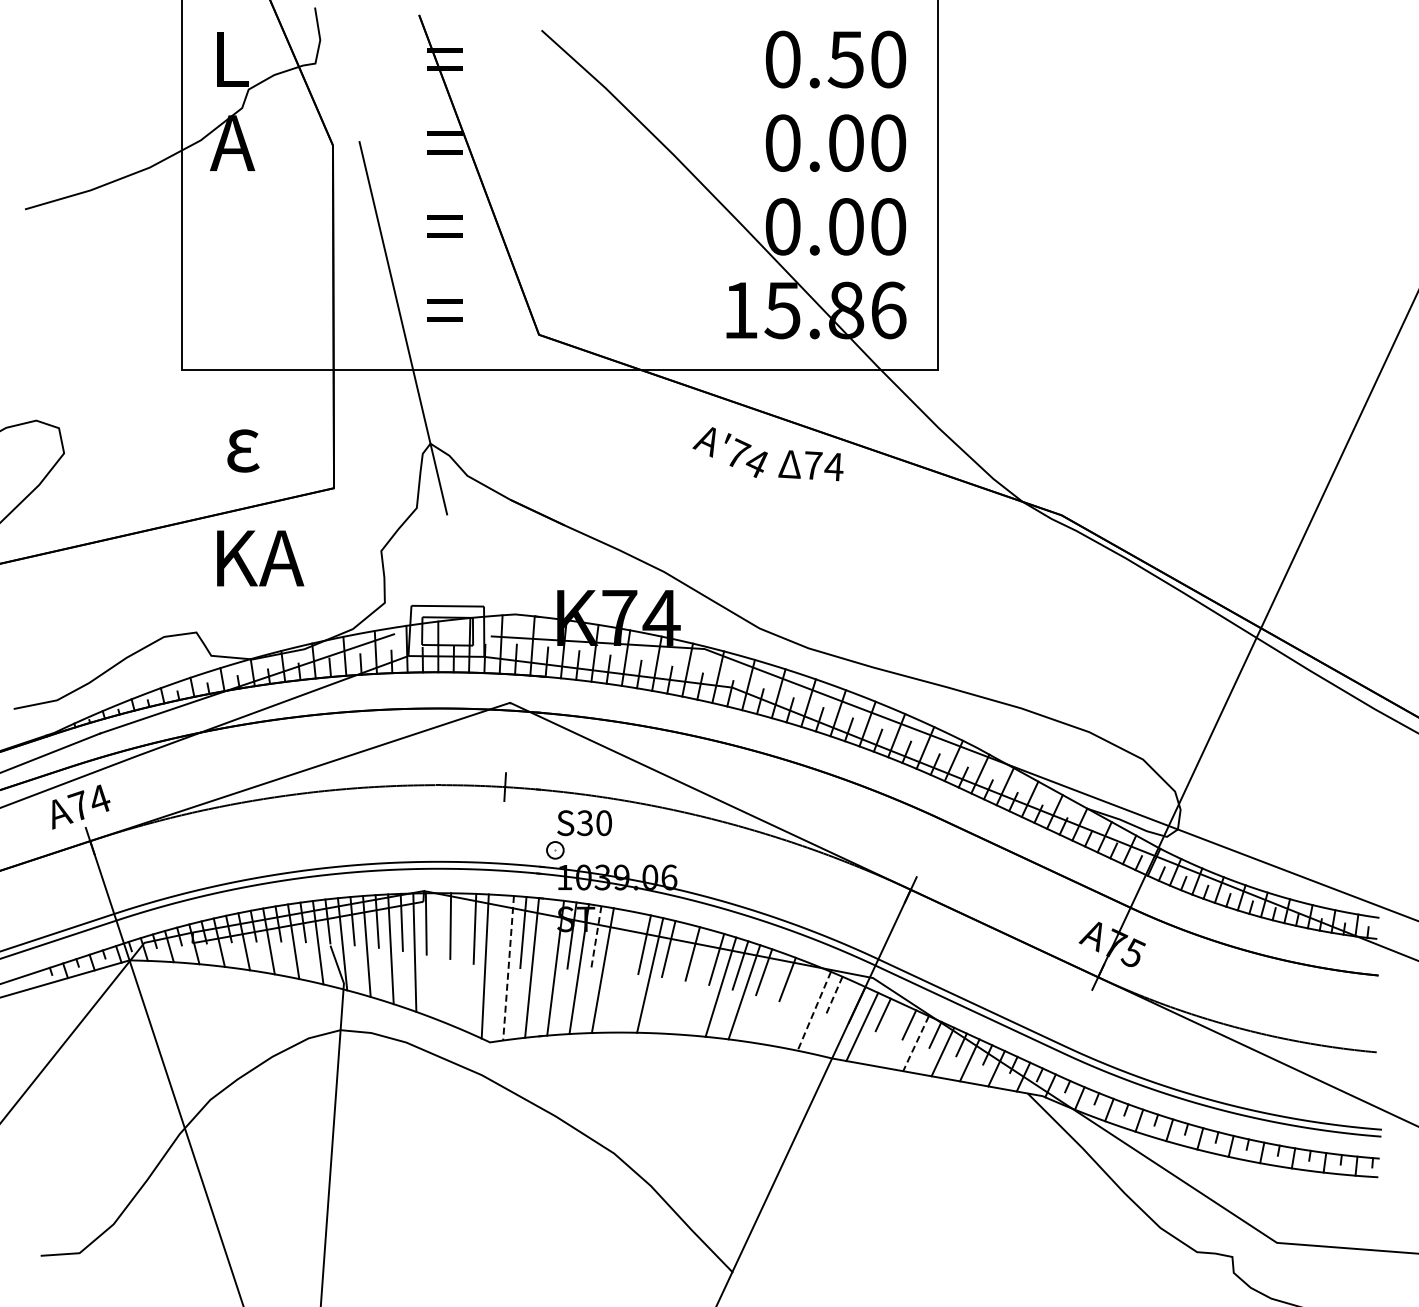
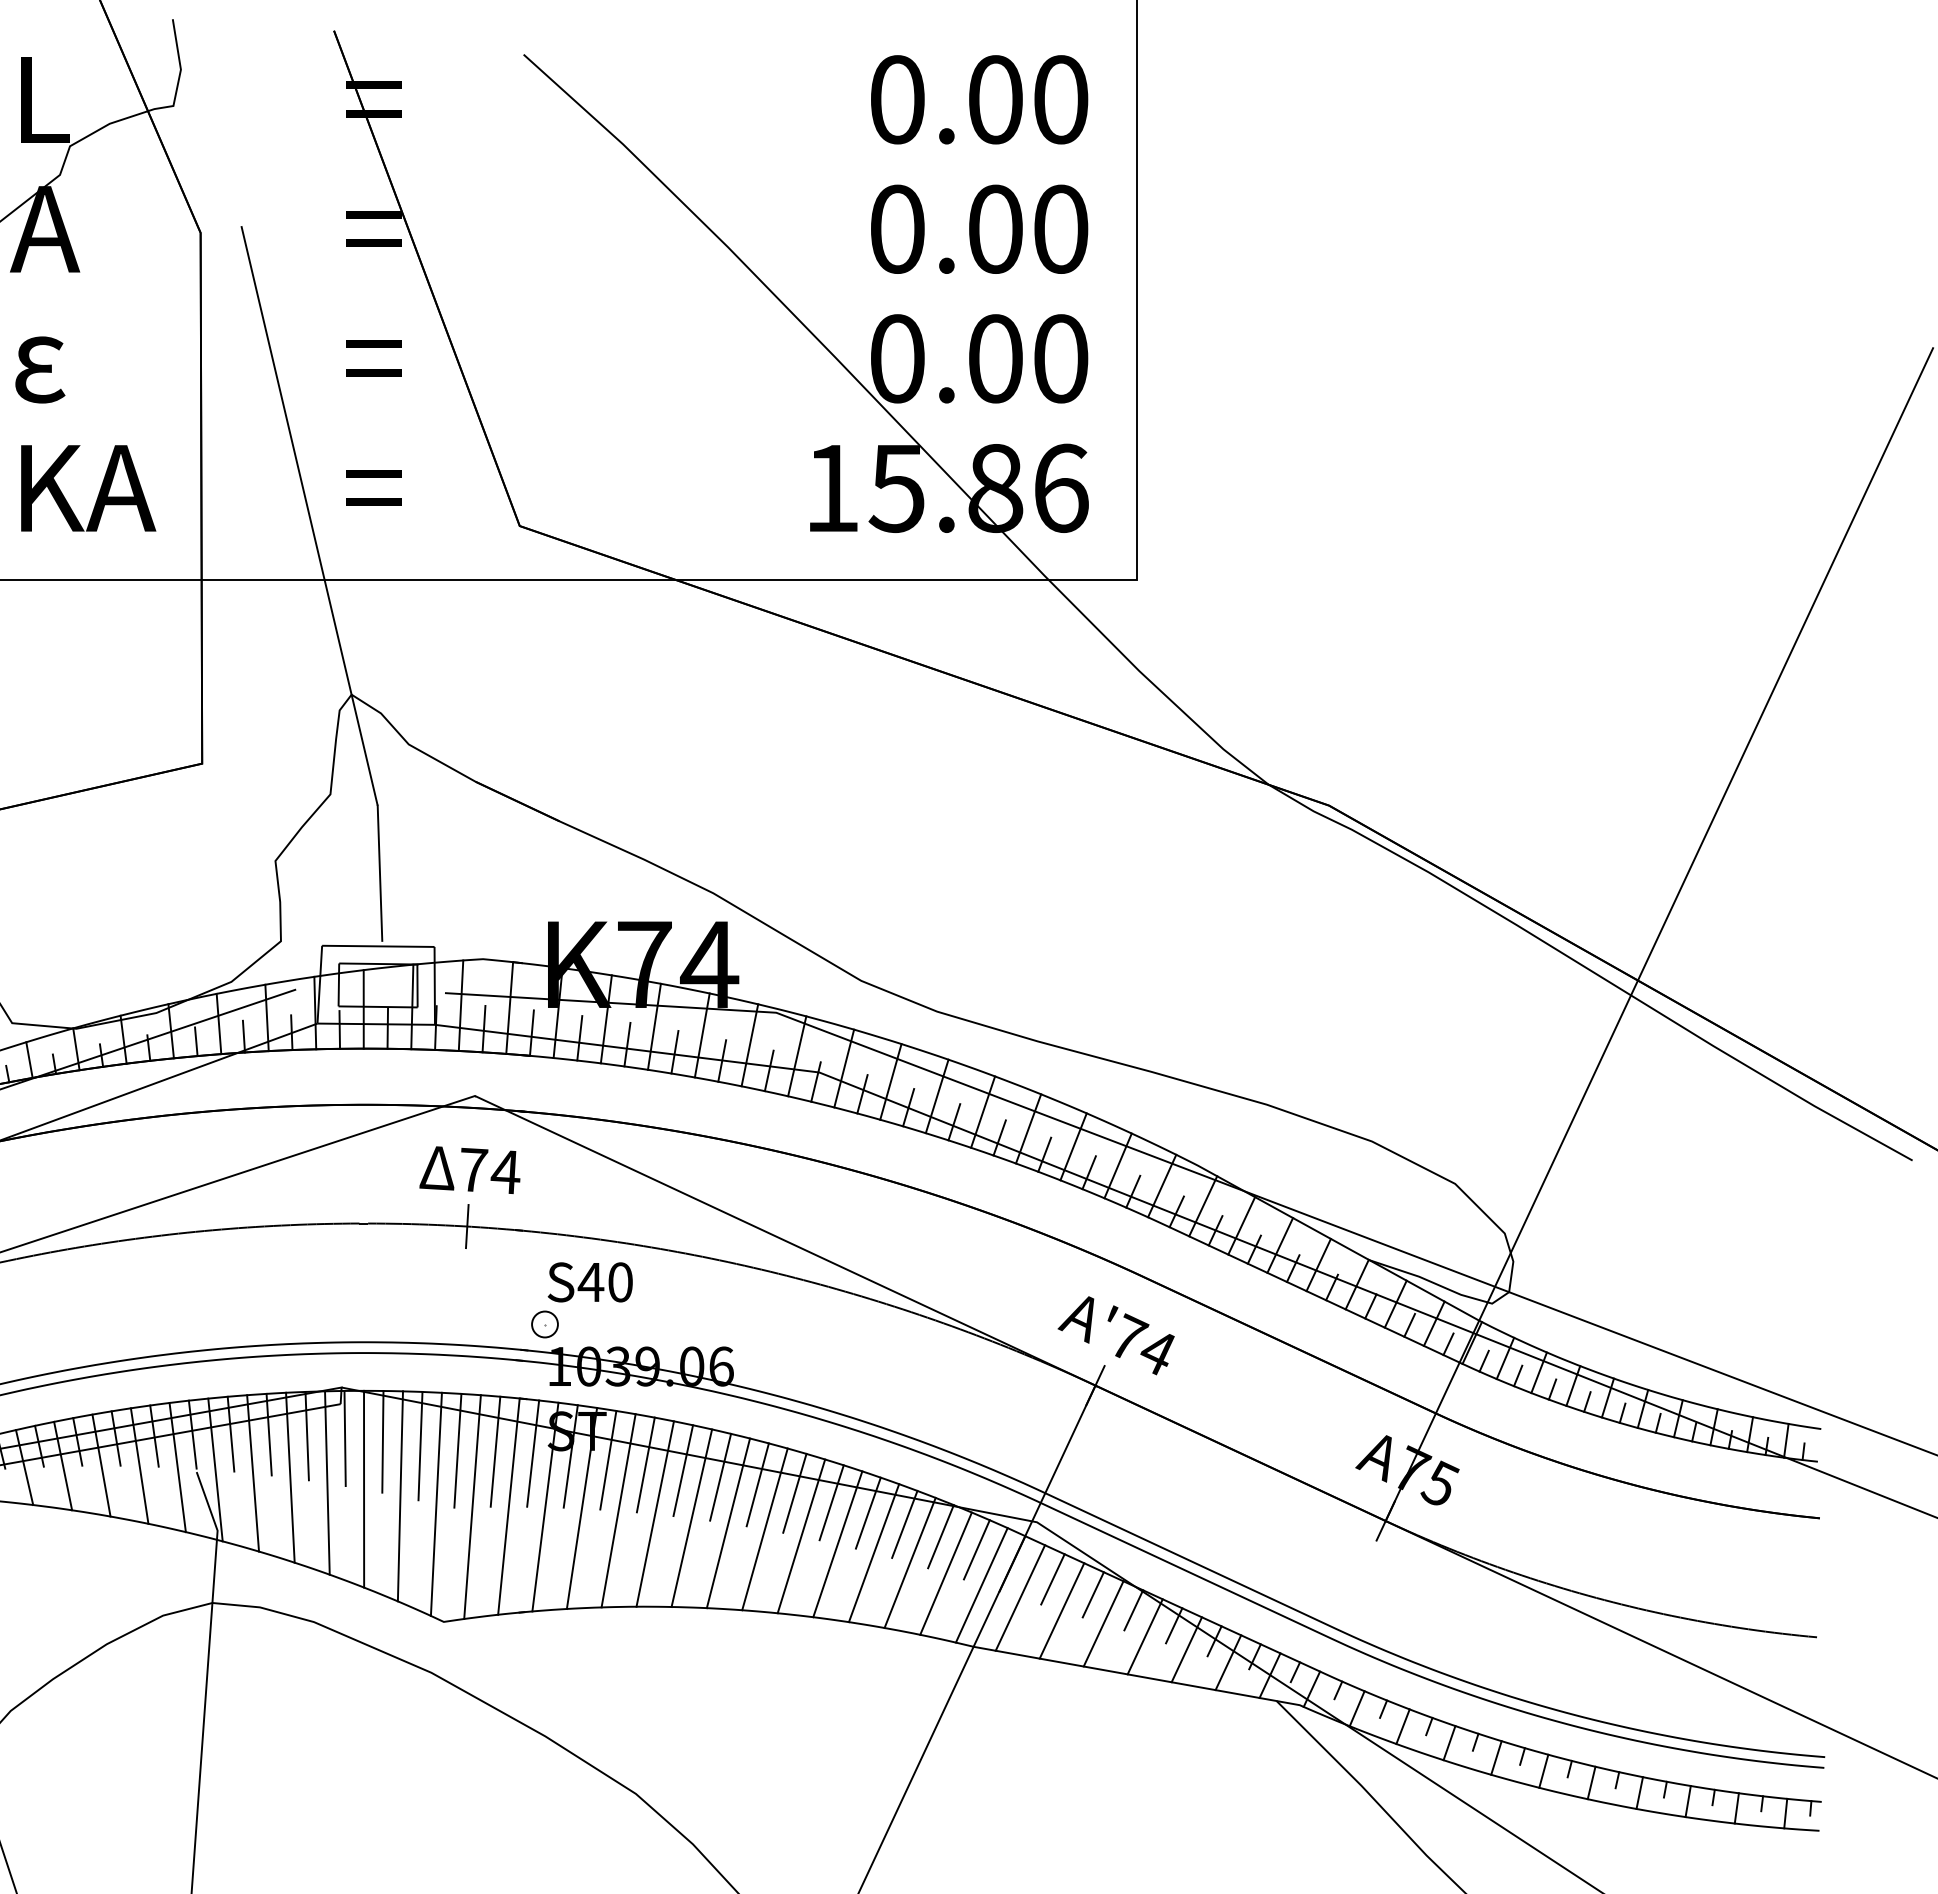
text: (845, 59) -> (994, 99), 0.50 -> 0.00
text: (243, 450) -> (40, 369), moved
text: (729, 452) -> (1115, 1335), moved
text: (810, 465) -> (469, 1169), moved
text: (260, 558) -> (88, 488), moved
line: (448, 558) -> (379, 872), added
text: (584, 823) -> (590, 1282), S30 -> S40
line: (498, 931) -> (456, 1450), added
line: (547, 933) -> (532, 1453), added
line: (596, 938) -> (608, 1460), dashed -> solid
line: (620, 940) -> (645, 1464), added
line: (438, 956) -> (364, 1488), added
line: (461, 961) -> (399, 1496), added
line: (508, 968) -> (472, 1507), dashed -> solid
line: (626, 972) -> (655, 1513), added
line: (673, 978) -> (727, 1522), added
line: (697, 982) -> (765, 1529), added
line: (810, 987) -> (940, 1536), added
line: (834, 995) -> (977, 1549), dashed -> solid
line: (767, 997) -> (873, 1552), added
line: (790, 1004) -> (909, 1563), added
line: (814, 1011) -> (946, 1574), dashed -> solid
line: (837, 1018) -> (981, 1584), added
line: (888, 1035) -> (1060, 1611), added
line: (915, 1044) -> (1102, 1625), dashed -> solid

